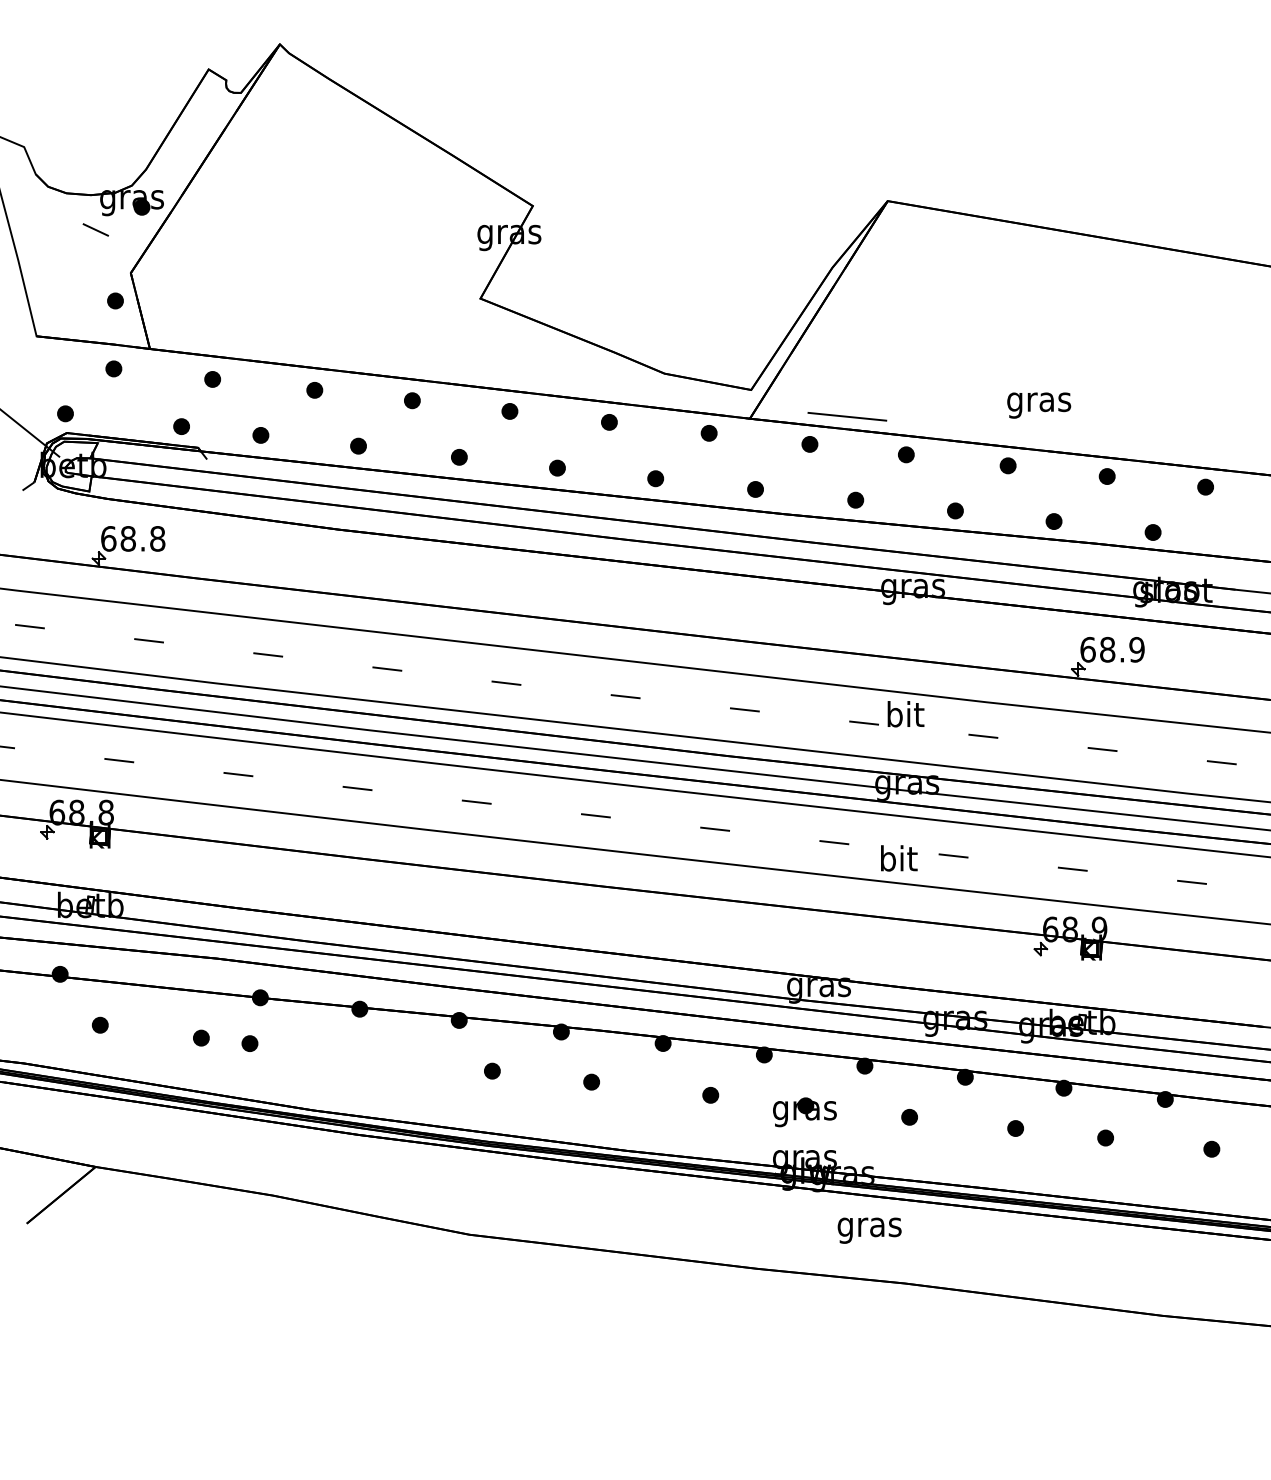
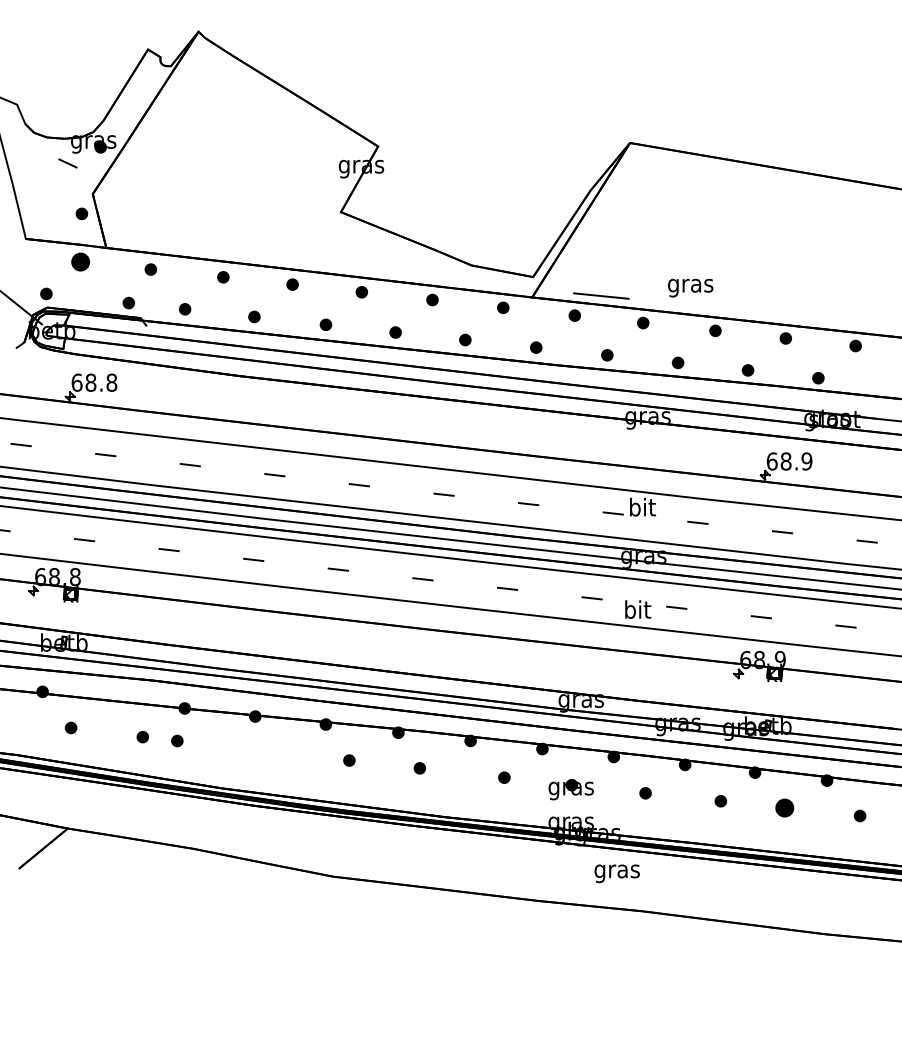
part: (113, 368) -> (80, 261), size x1.6
text: (1039, 405) -> (690, 288), moved
part: (1105, 1137) -> (784, 807), size x1.6

